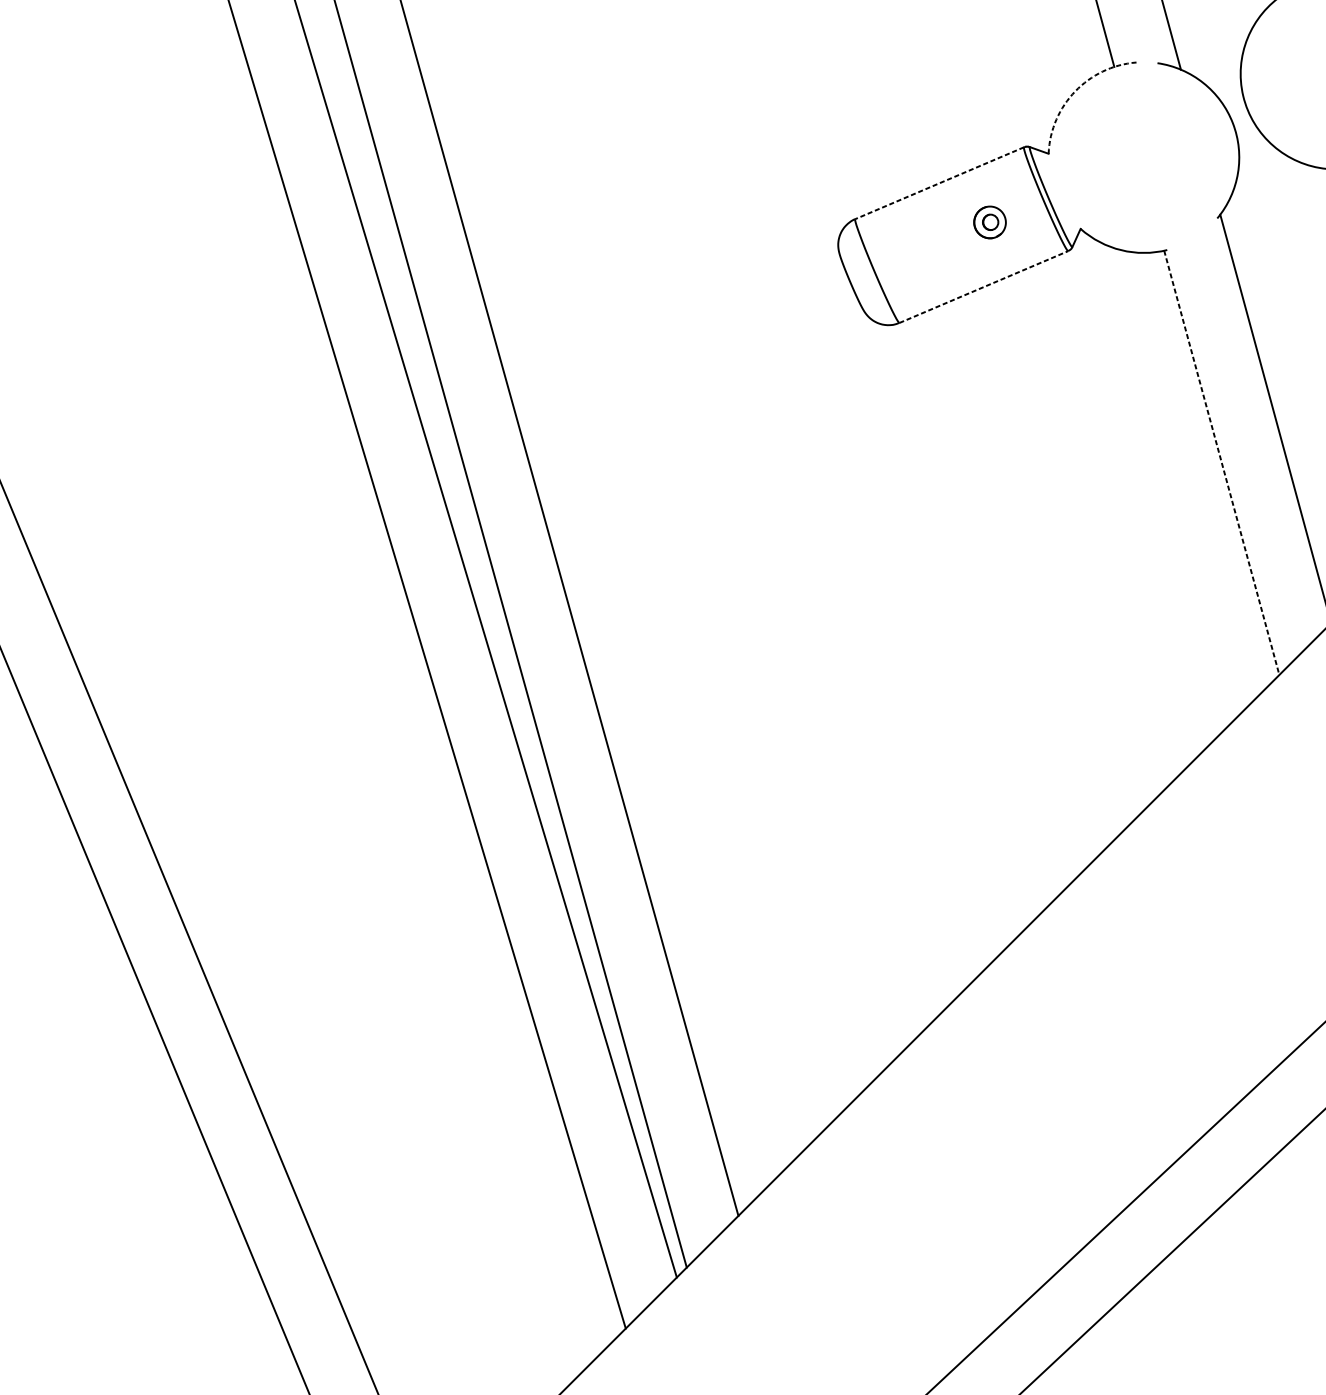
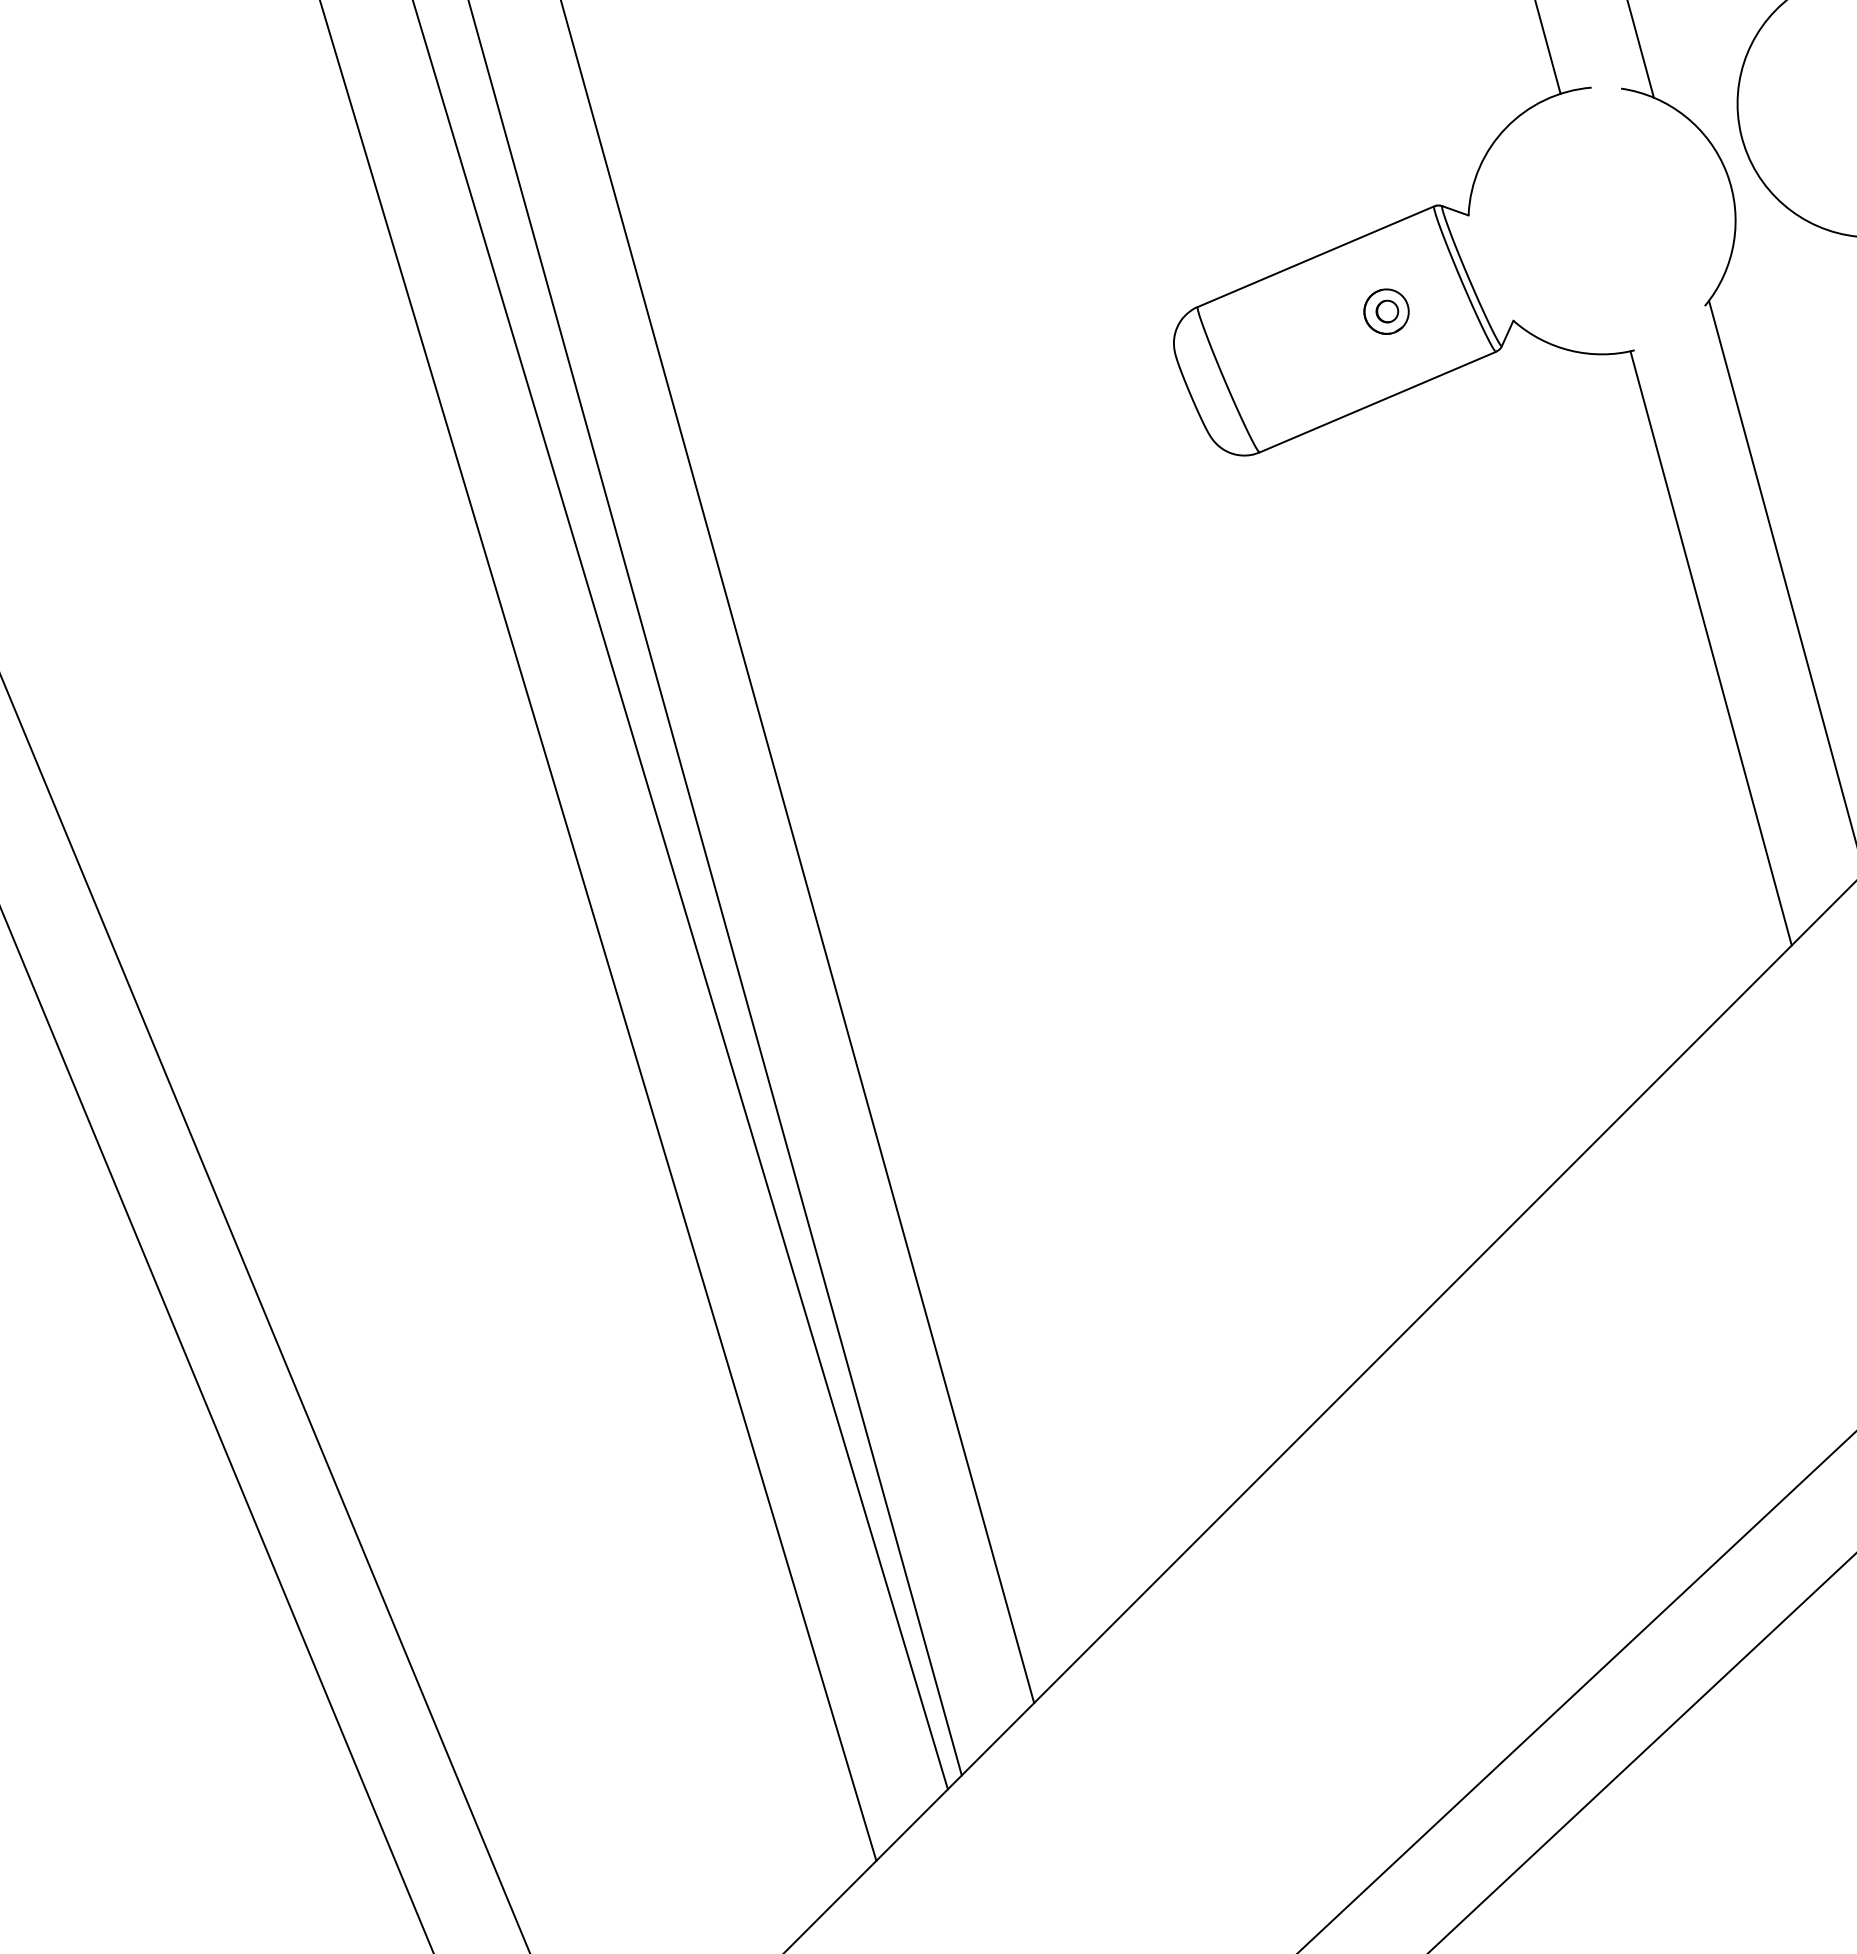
arc: (1074, 91) -> (1505, 128), dashed -> solid
line: (939, 183) -> (1315, 256), dashed -> solid
line: (984, 286) -> (1378, 401), dashed -> solid
line: (1222, 462) -> (1711, 648), dashed -> solid

